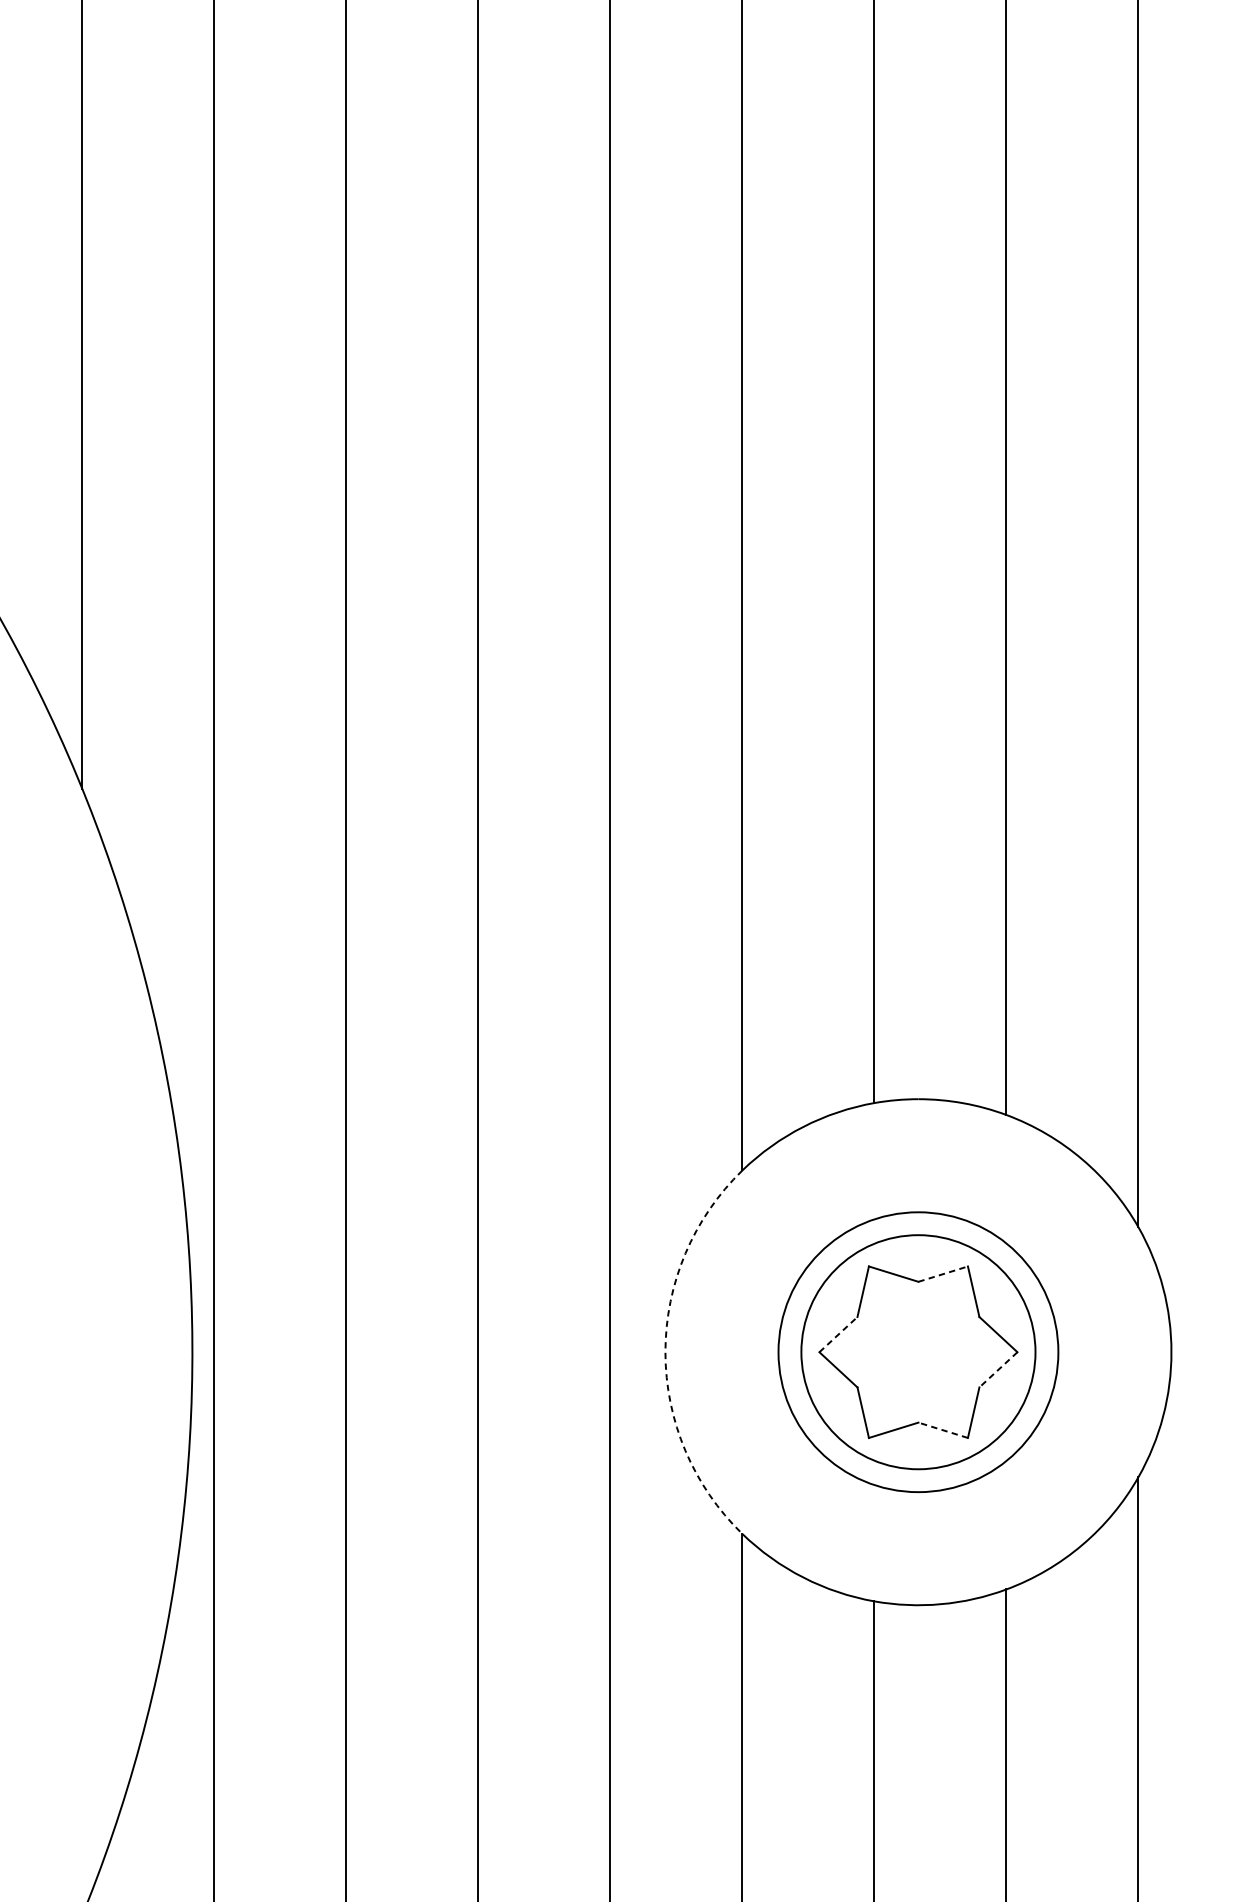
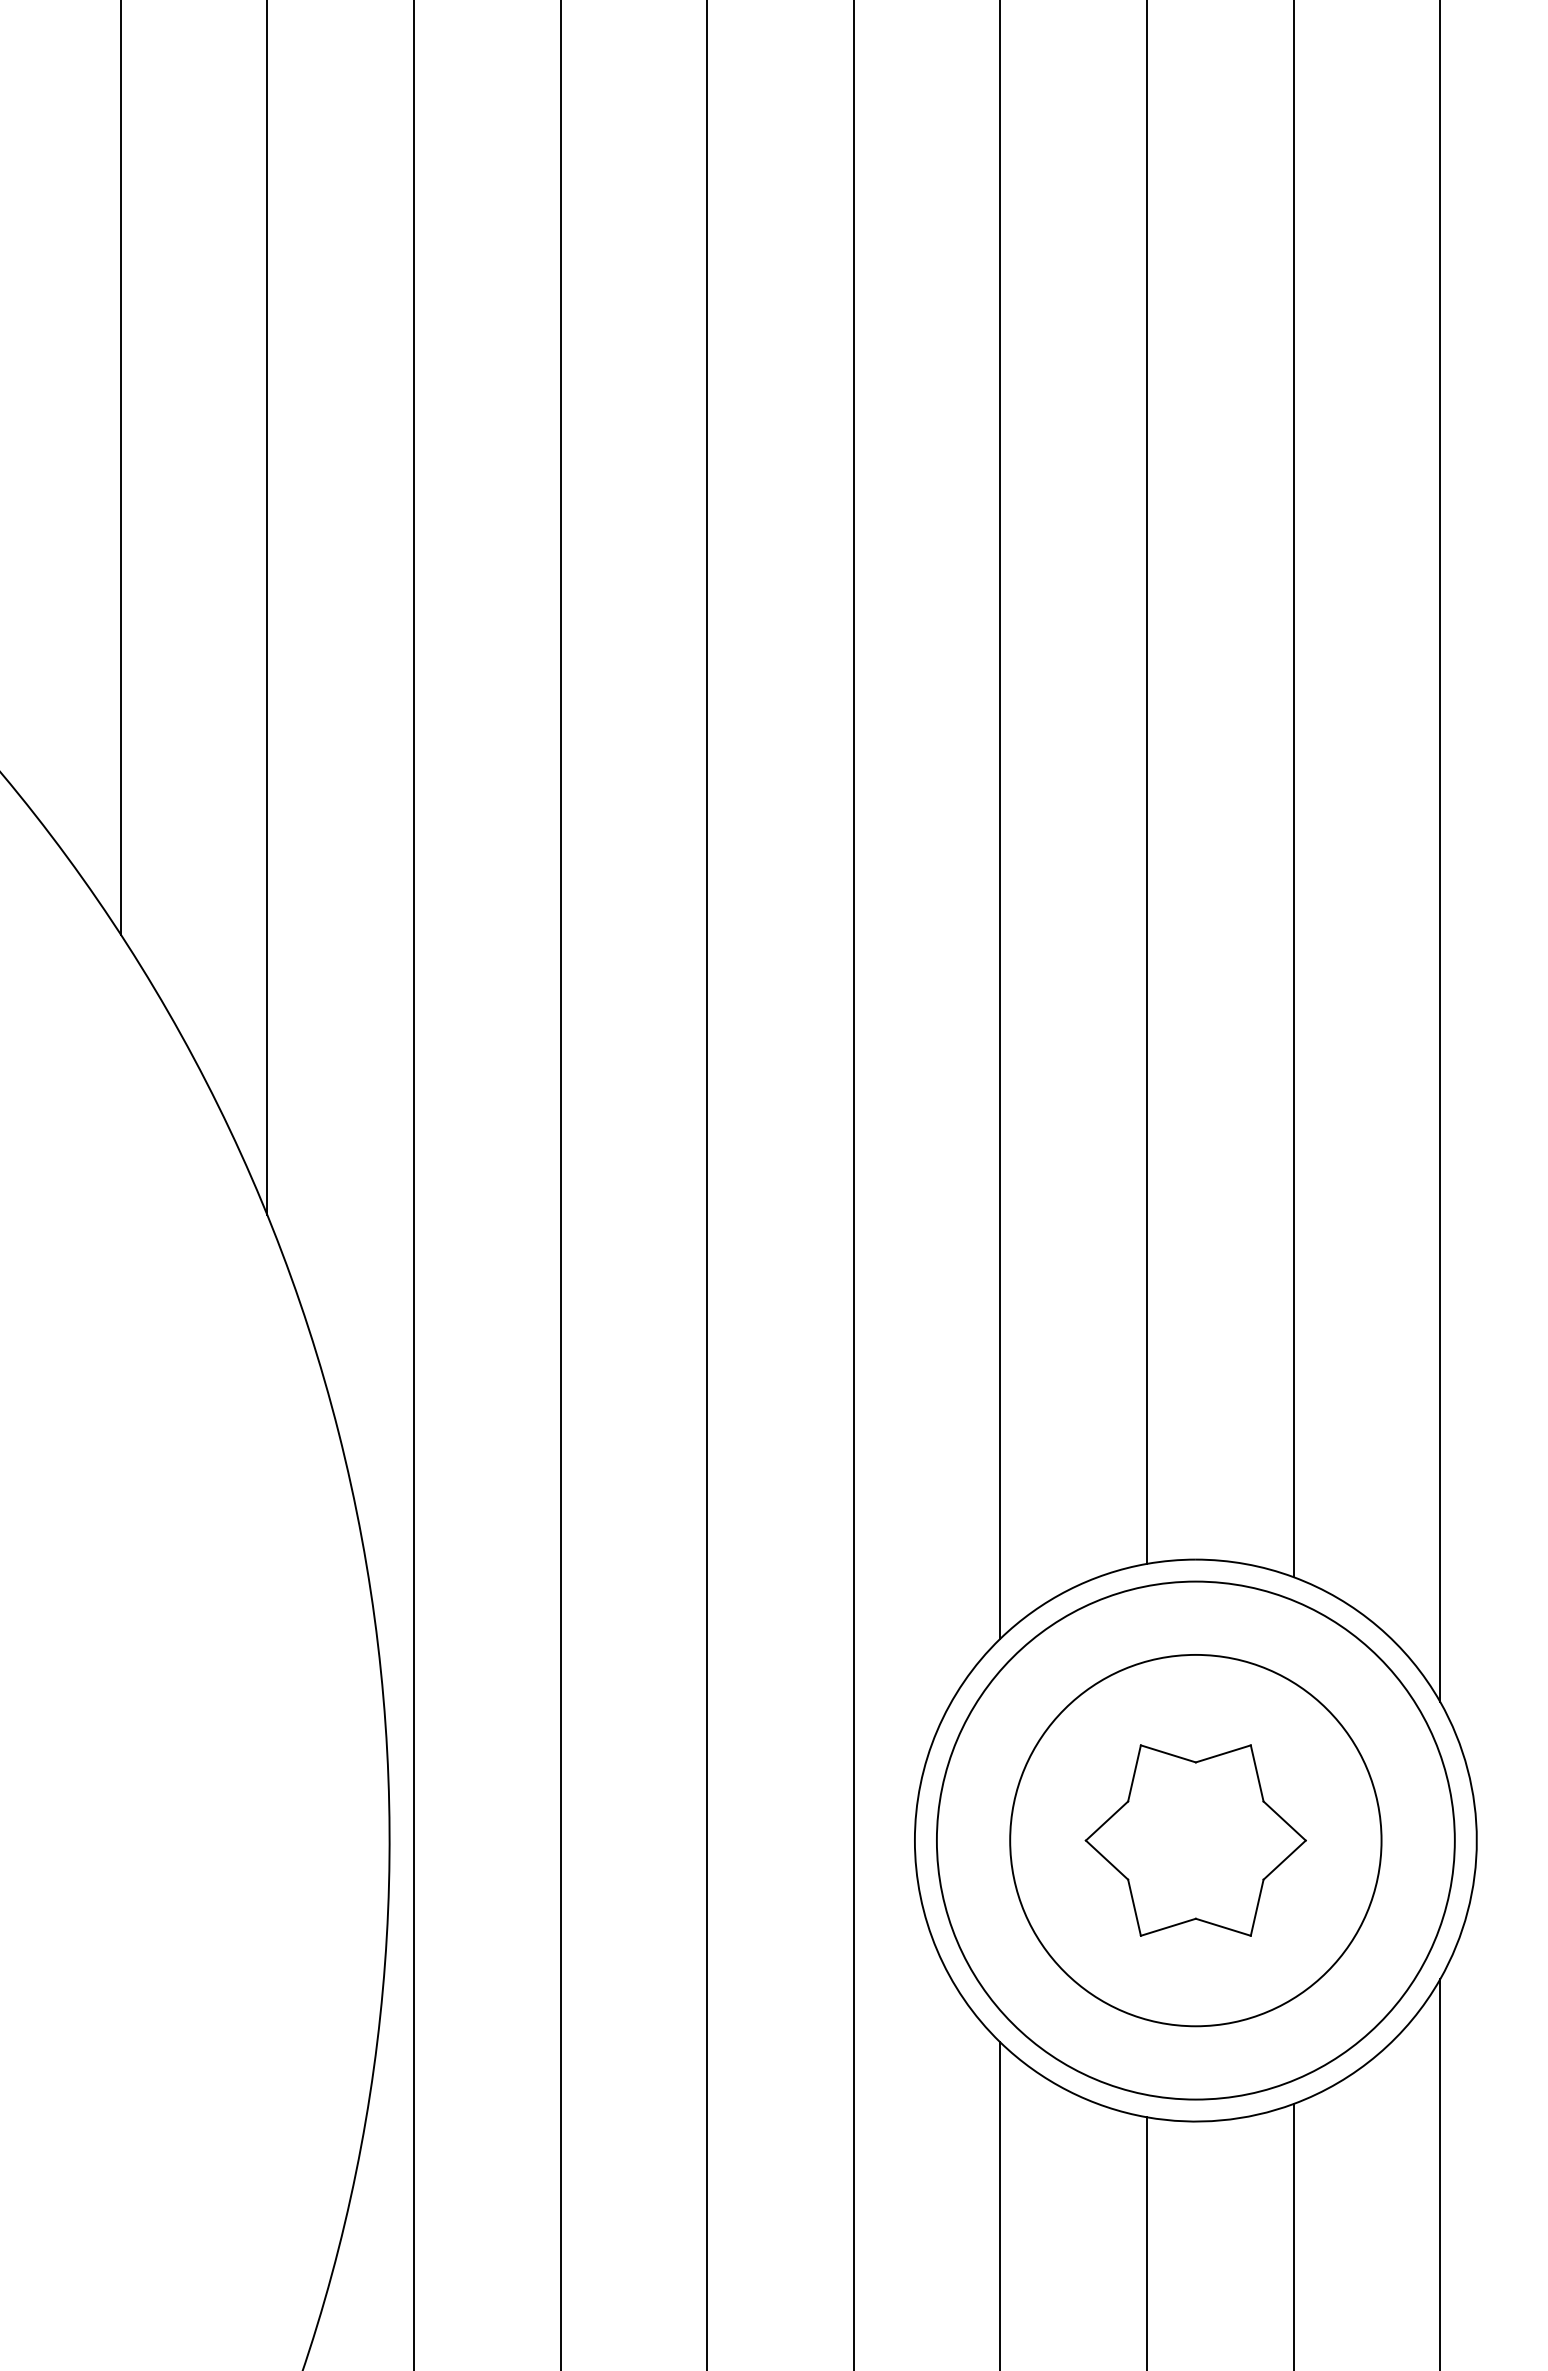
line: (943, 1273) -> (1223, 1753), dashed -> solid
line: (838, 1335) -> (1107, 1821), dashed -> solid
arc: (665, 1352) -> (914, 1840), dashed -> solid
circle: (918, 1352) -> (1195, 1840), size x1.43
circle: (918, 1352) -> (1195, 1840), size x1.67
line: (998, 1370) -> (1284, 1860), dashed -> solid
line: (943, 1430) -> (1223, 1927), dashed -> solid

